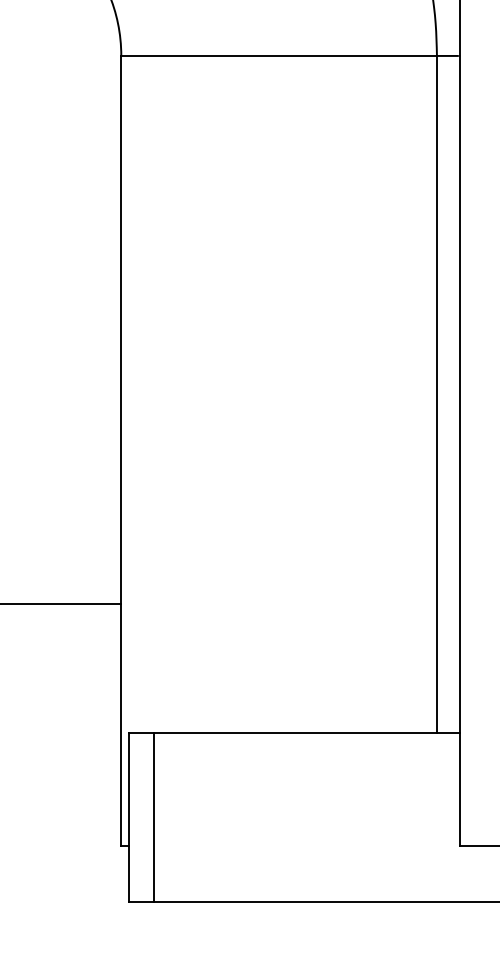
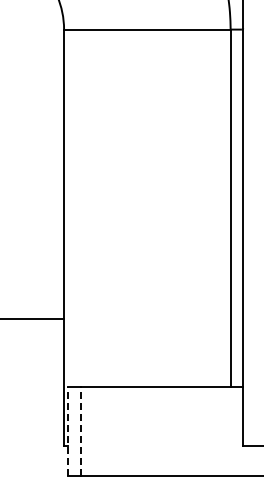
line: (129, 817) -> (68, 431), solid -> dashed
line: (154, 817) -> (81, 431), solid -> dashed

